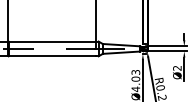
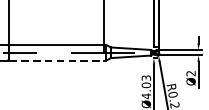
line: (52, 56) -> (56, 60), solid -> dashed

